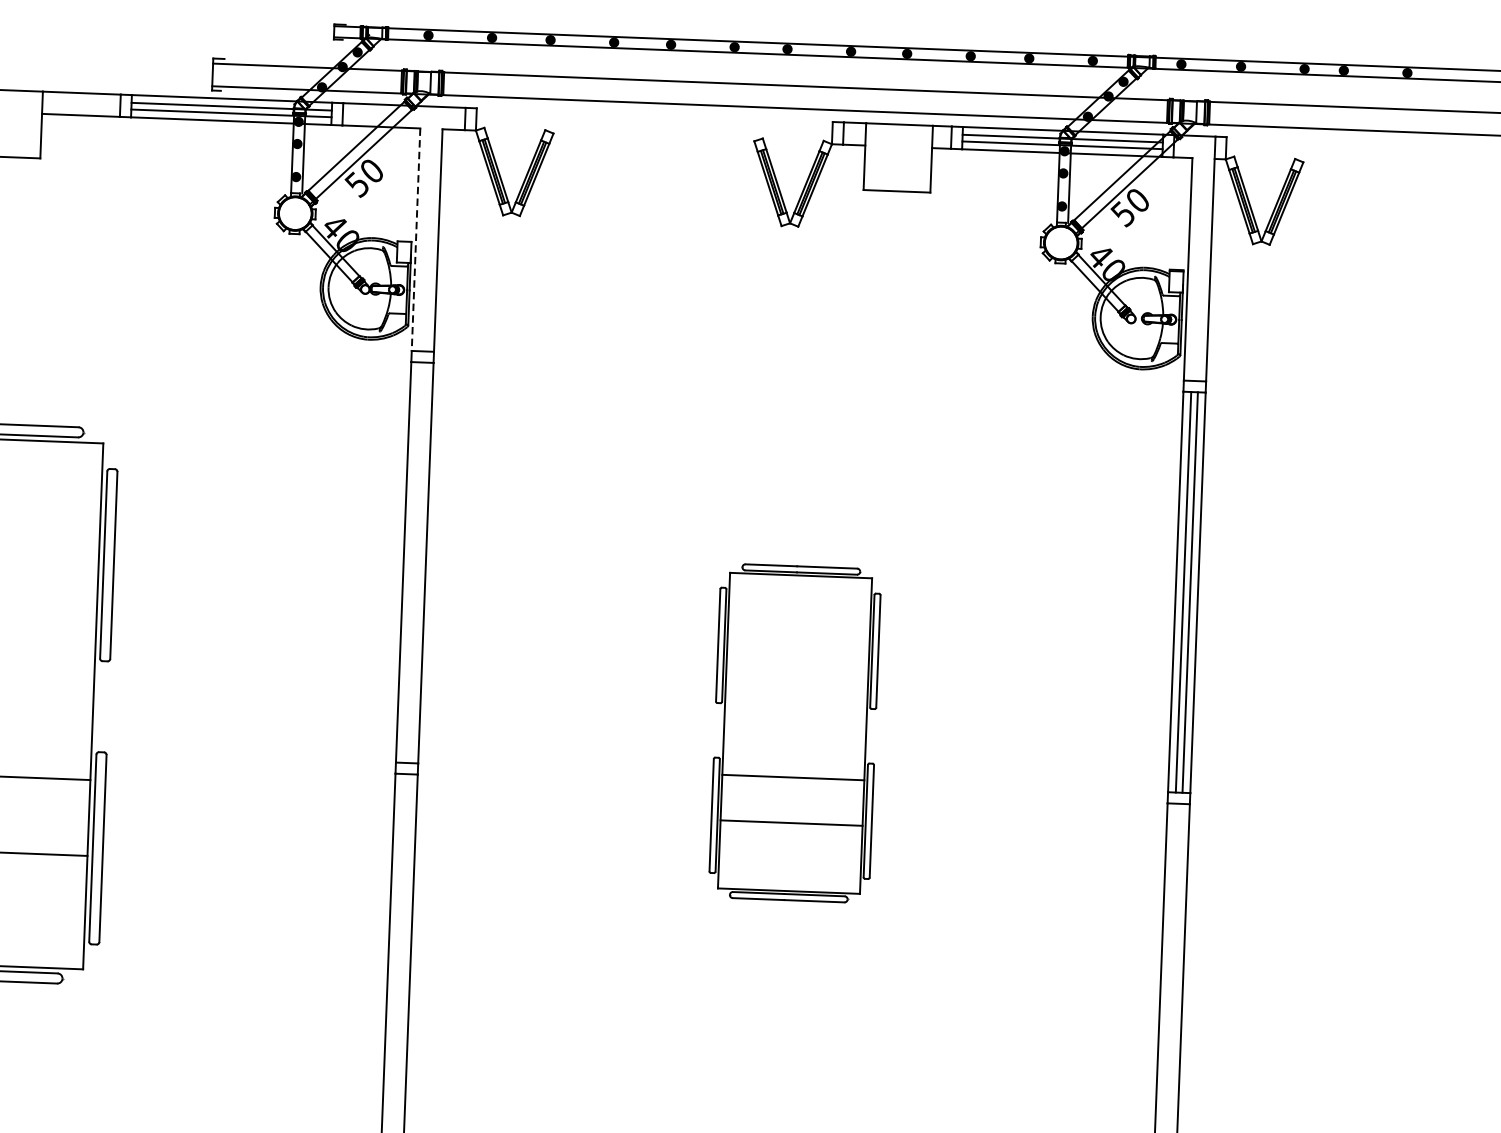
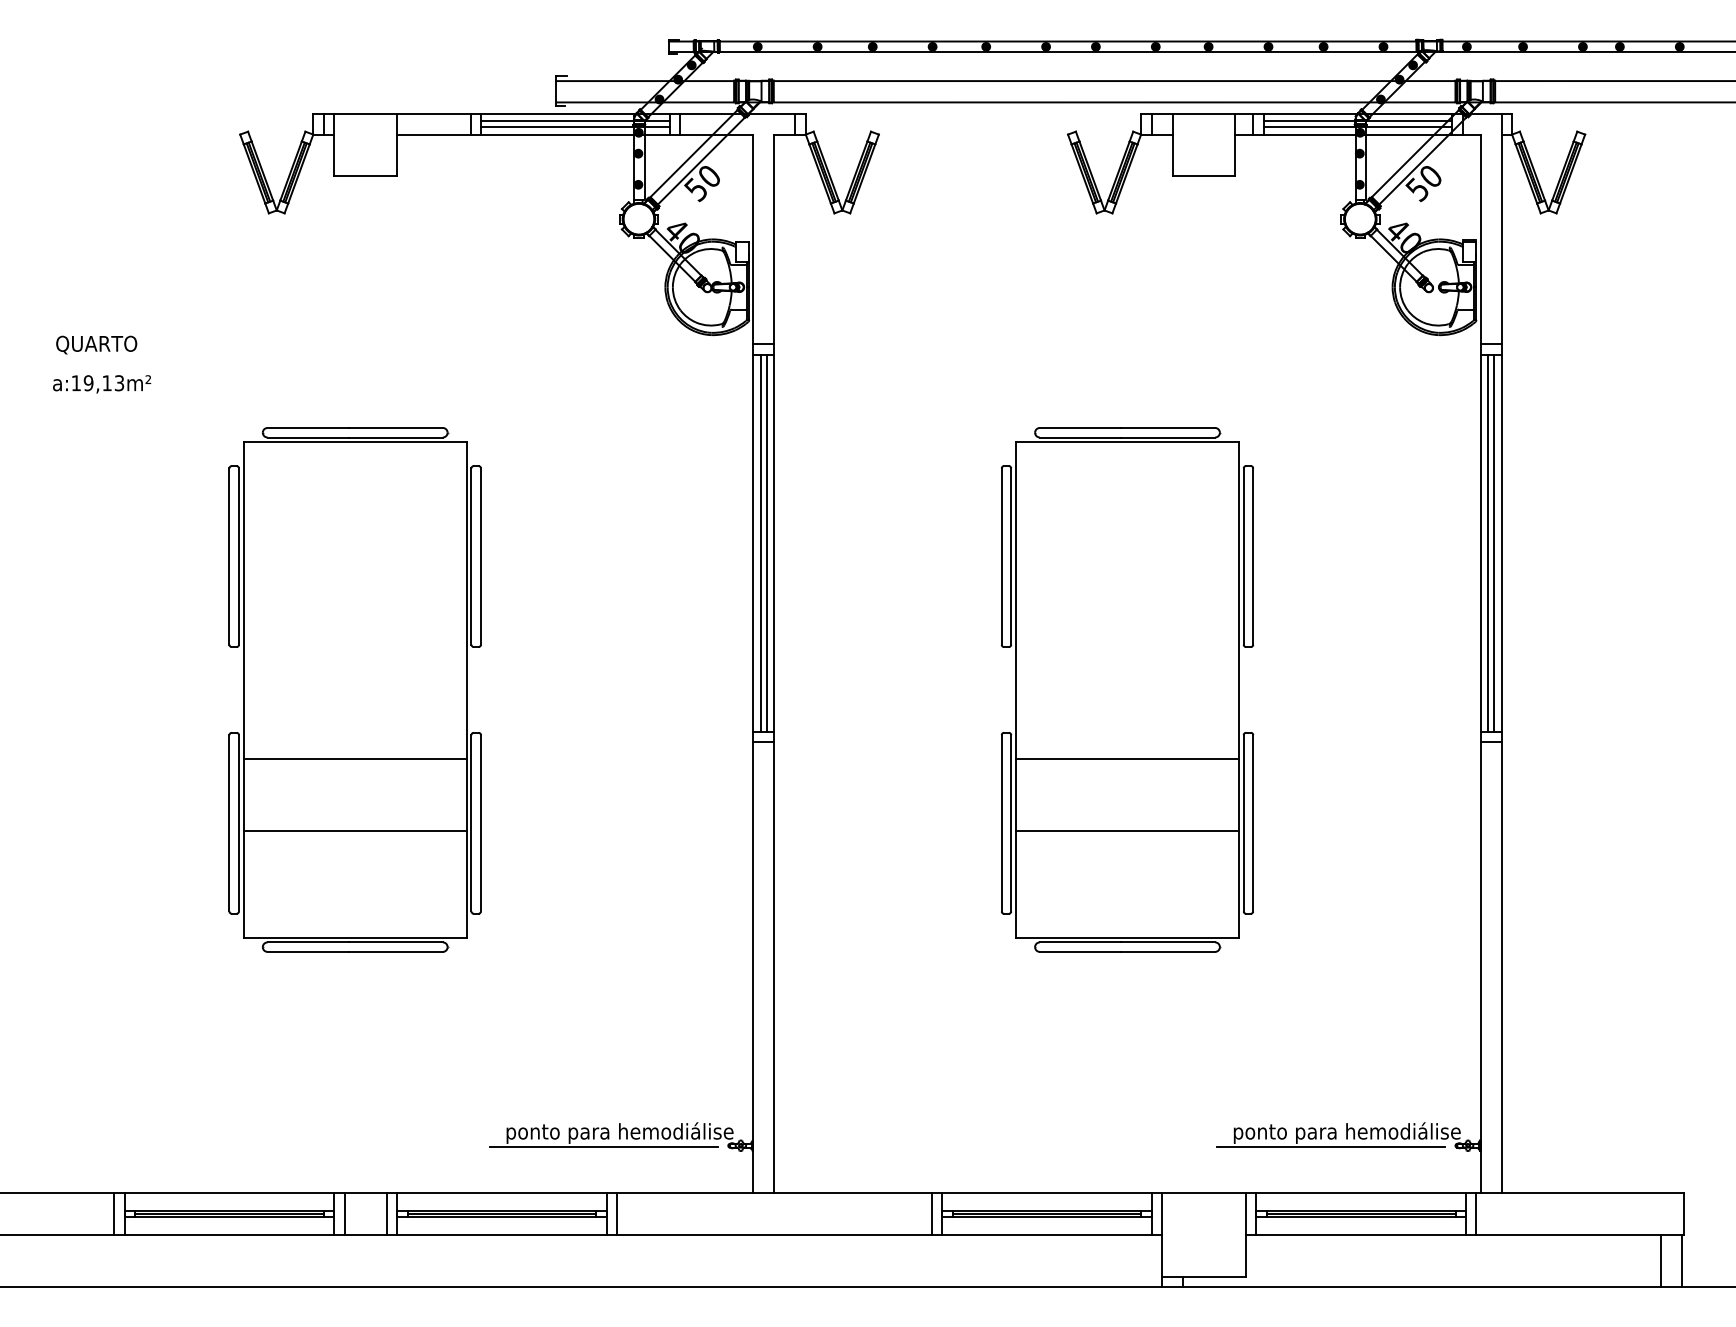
line: (416, 239) -> (753, 239), dashed -> solid
line: (411, 561) -> (760, 542), added
line: (418, 562) -> (767, 542), added
part: (794, 732) -> (1127, 689), size x1.67

